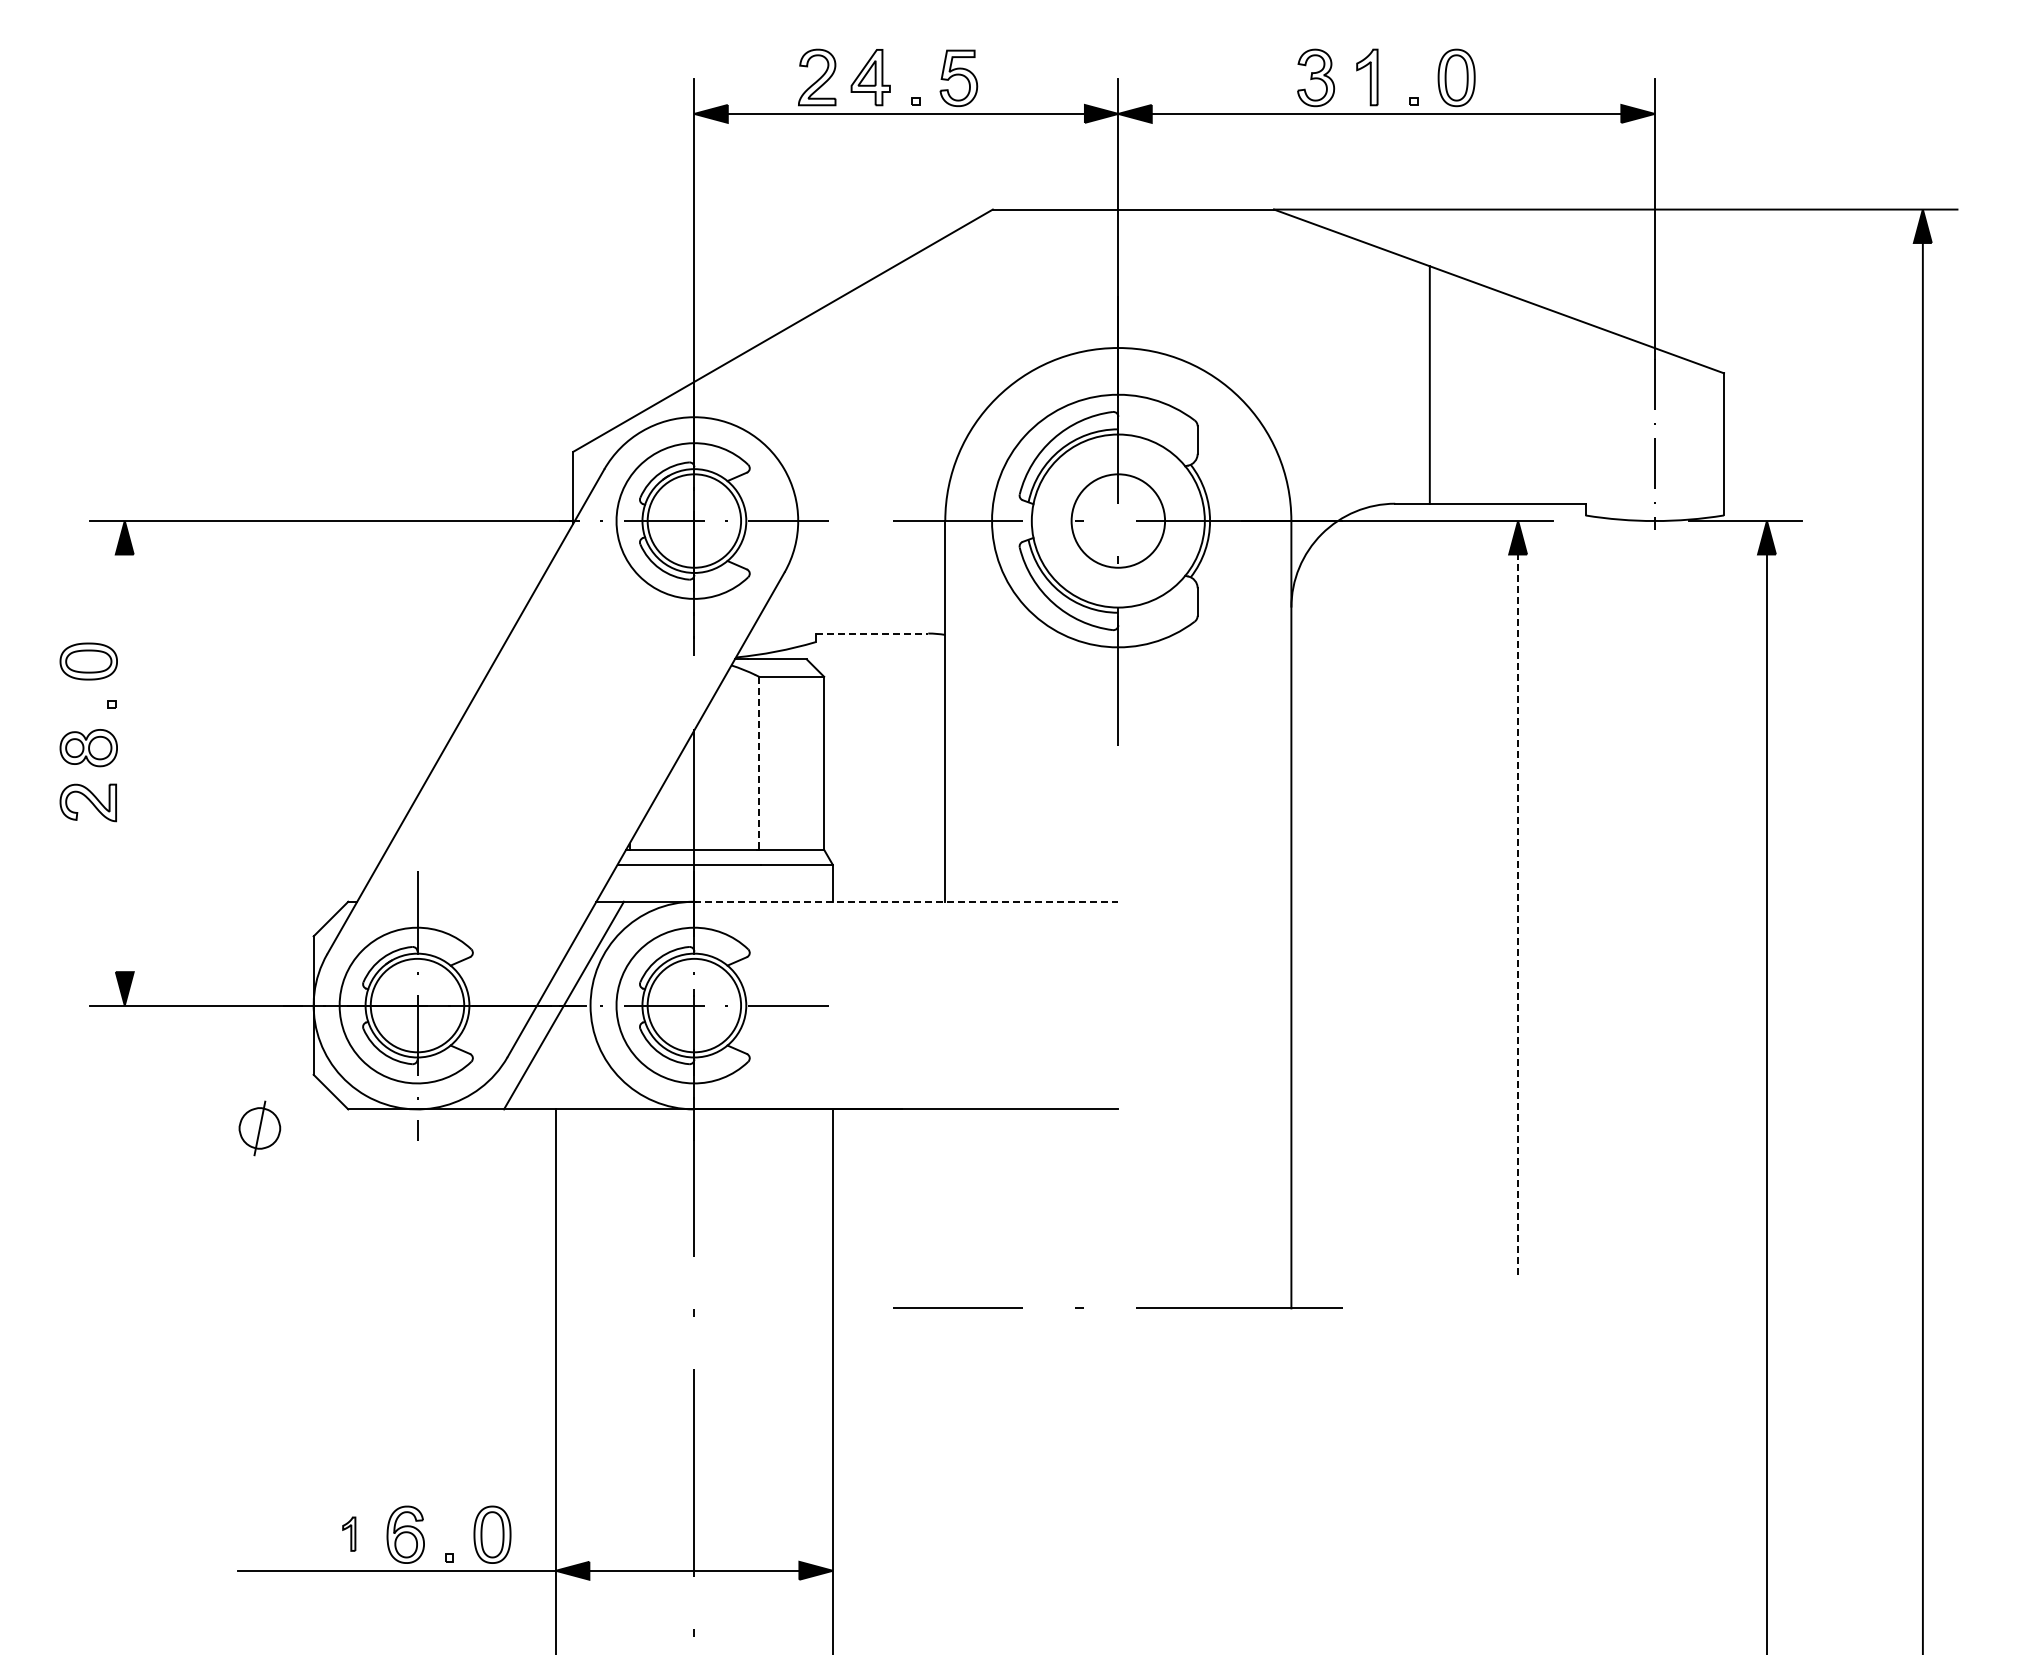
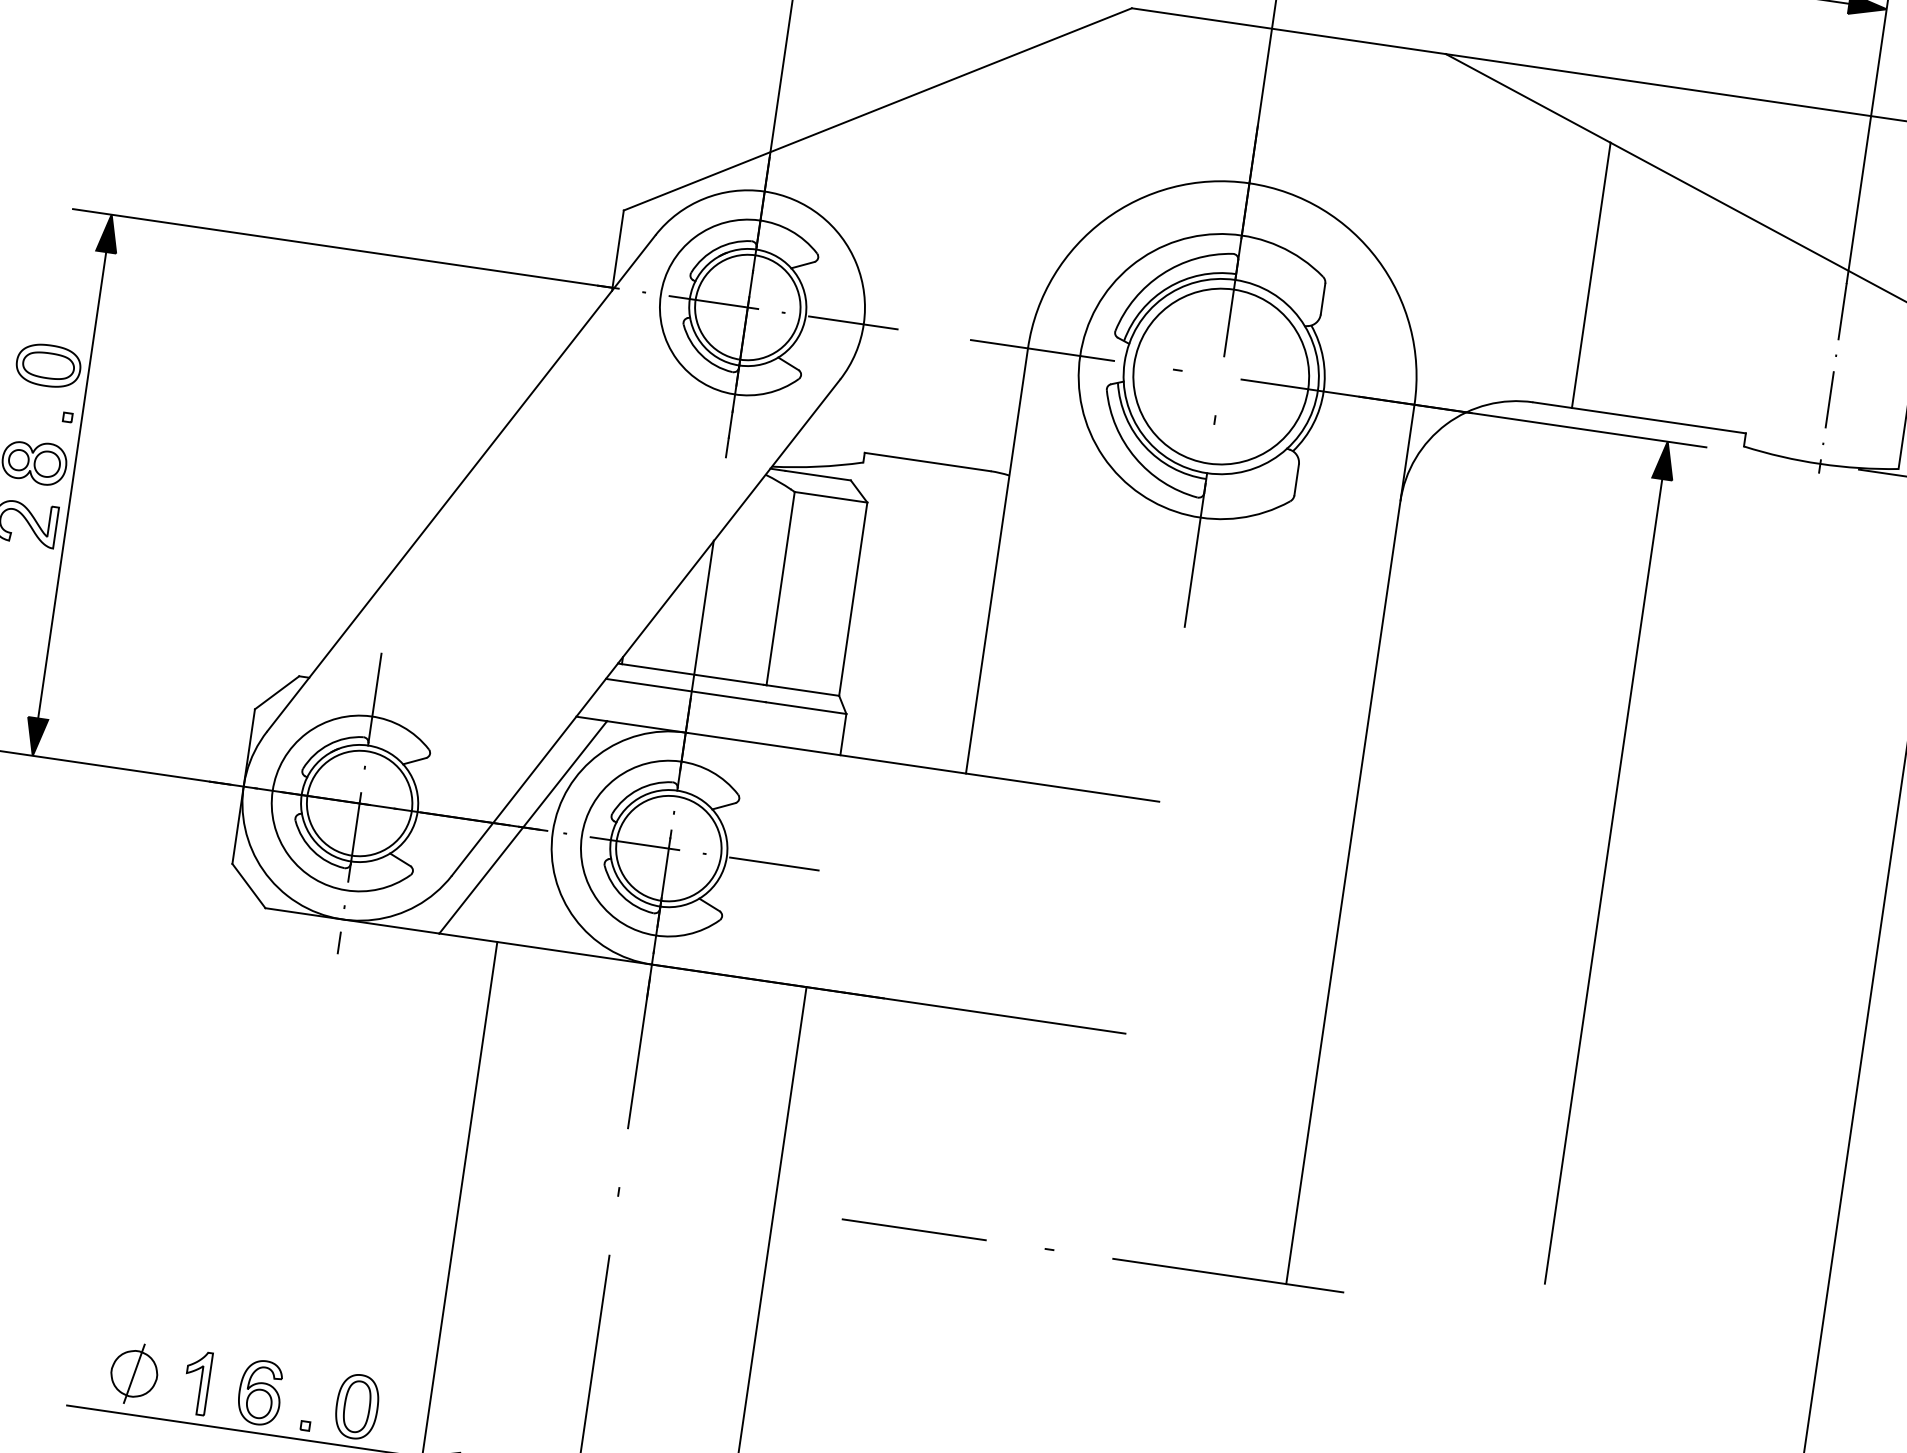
circle: (1118, 520) -> (1221, 375), size x1.67
line: (872, 633) -> (928, 462), dashed -> solid
line: (124, 763) -> (71, 485), added
line: (759, 763) -> (781, 588), dashed -> solid
line: (906, 901) -> (922, 766), dashed -> solid
line: (1518, 914) -> (1604, 881), dashed -> solid
part: (259, 1128) -> (133, 1373), moved
part: (349, 1533) -> (197, 1382), size x1.67

